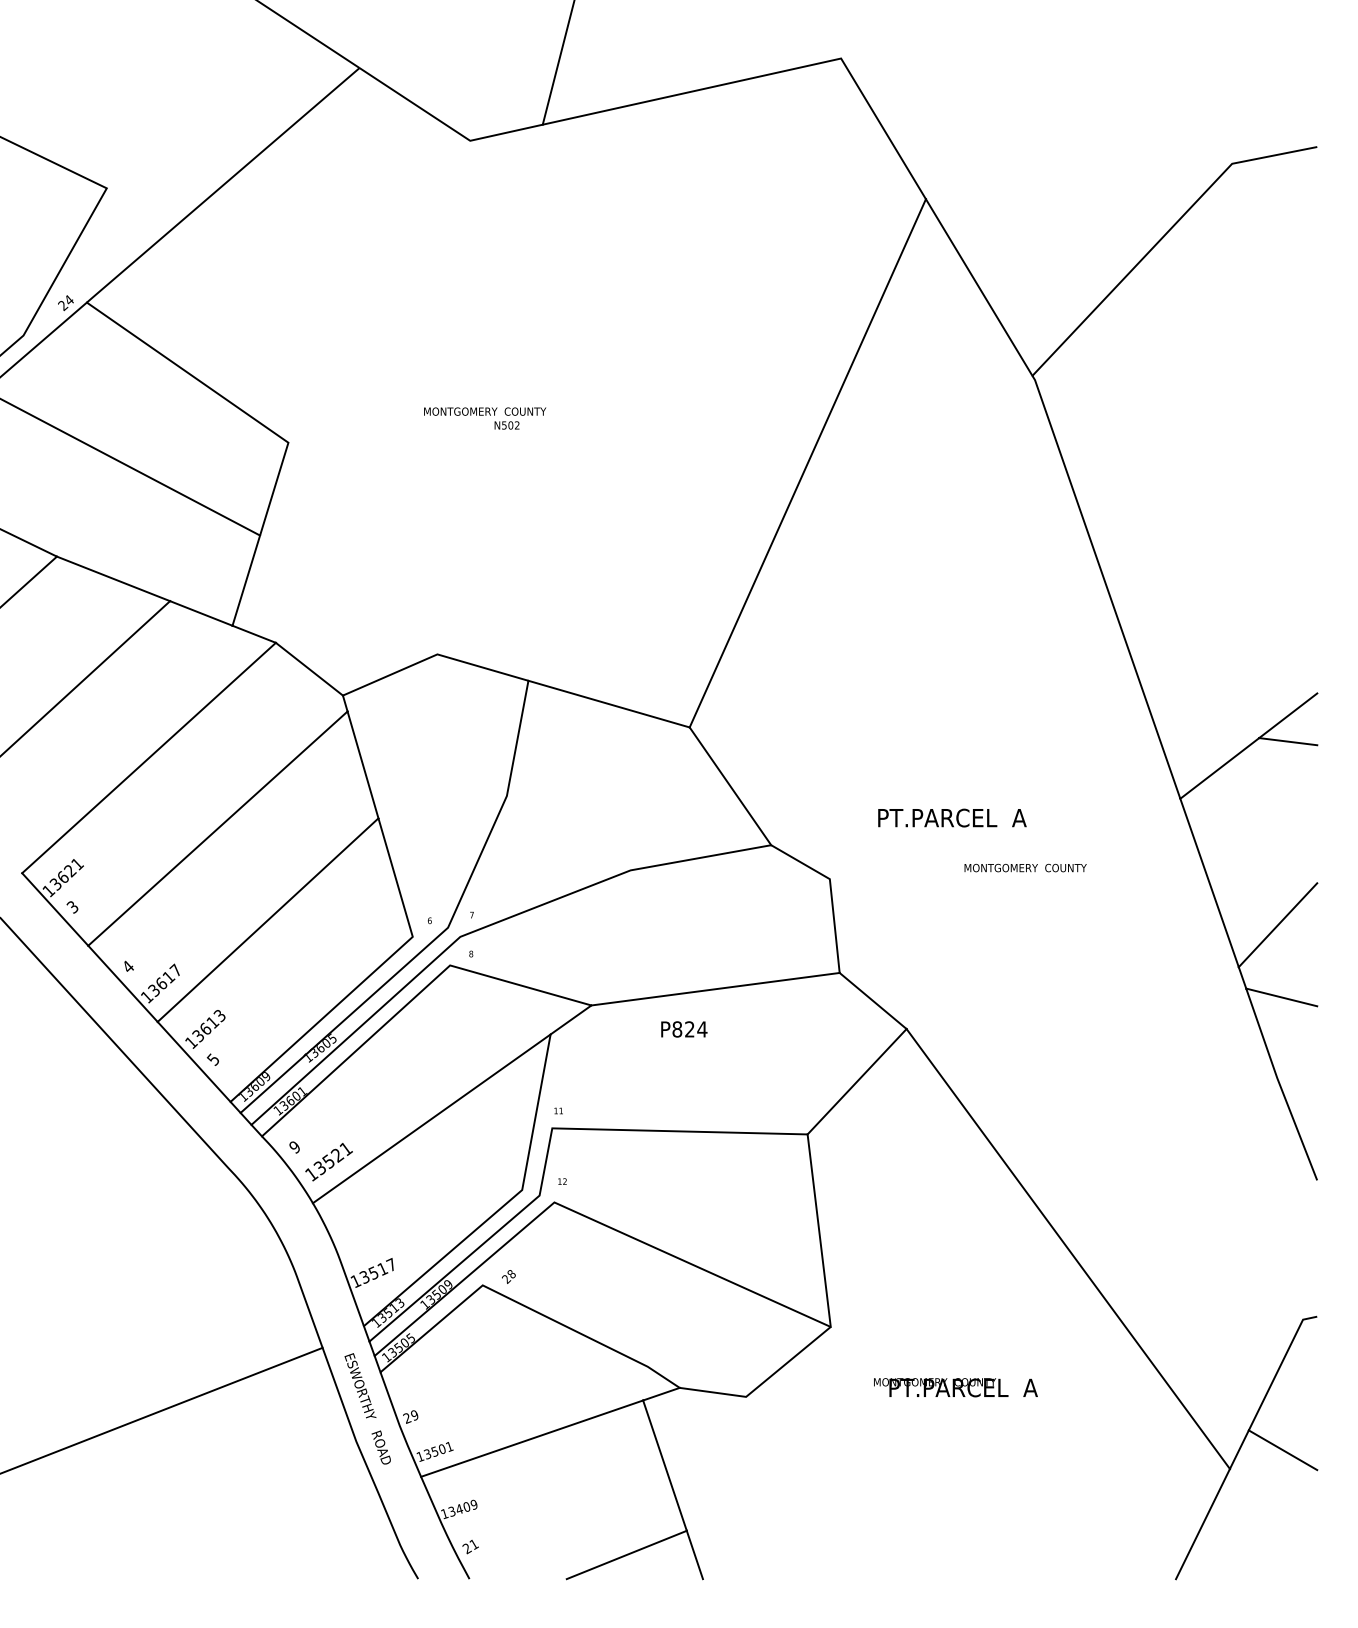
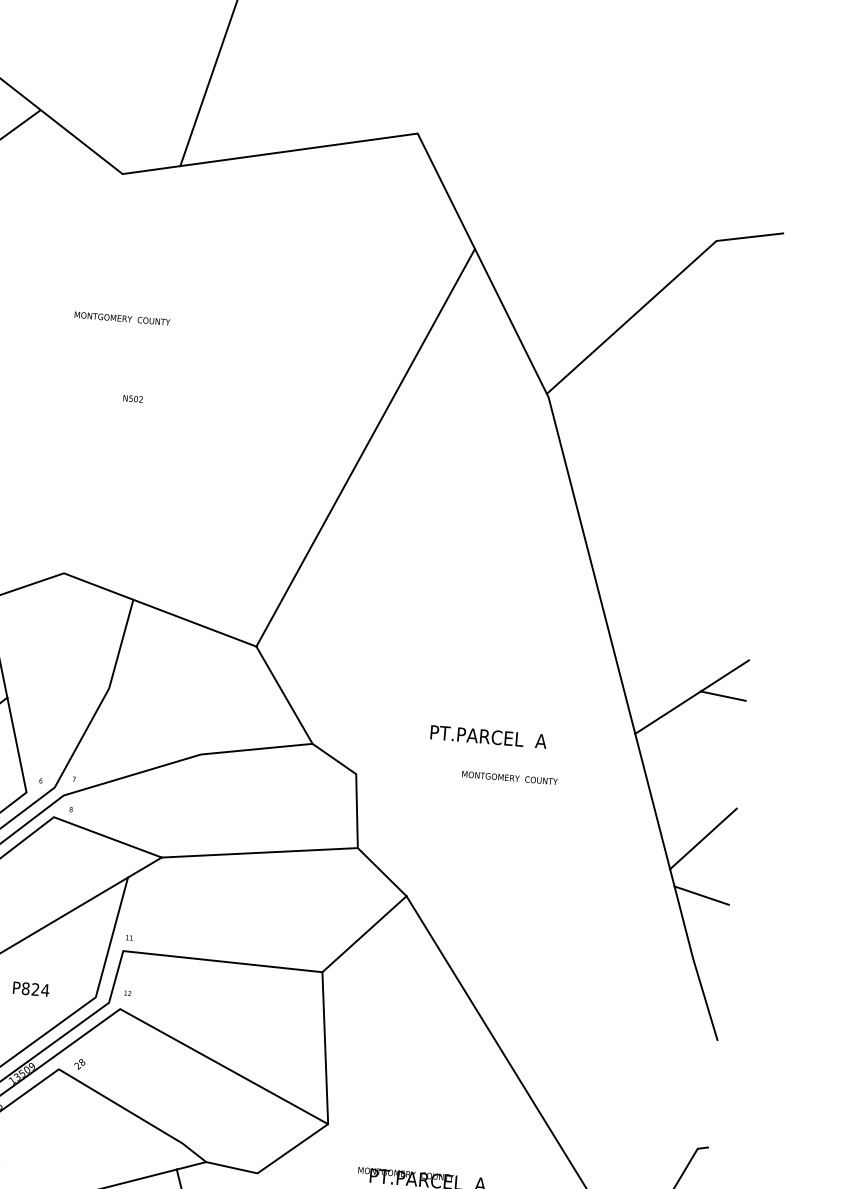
text: (485, 411) -> (122, 318), moved
text: (952, 817) -> (488, 736), moved
text: (684, 1029) -> (31, 989), moved

